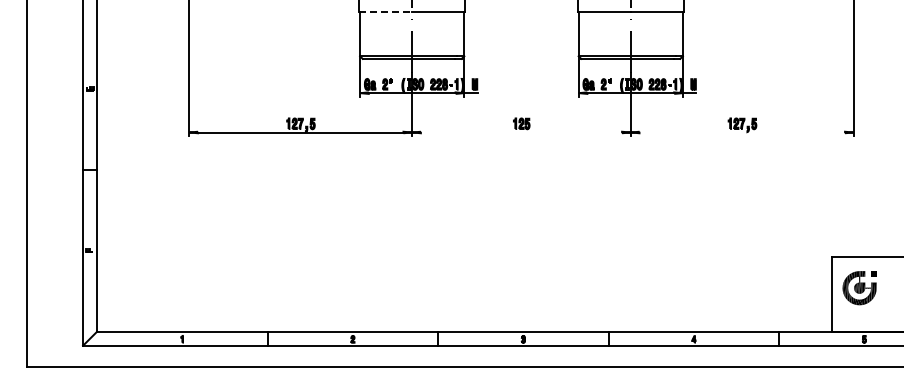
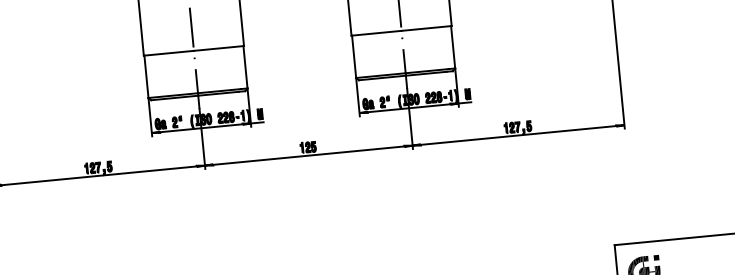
line: (386, 11) -> (169, 53), dashed -> solid
line: (521, 132) -> (308, 155), added
line: (742, 132) -> (518, 135), added

